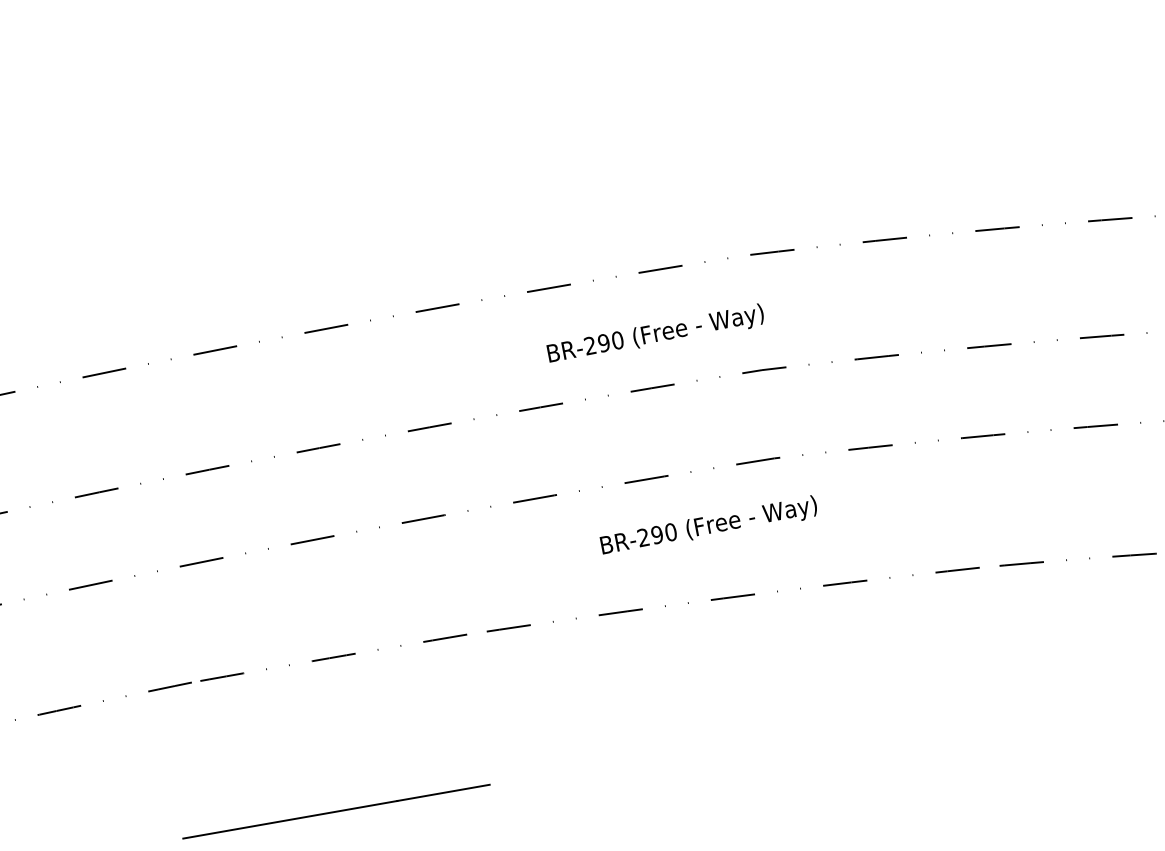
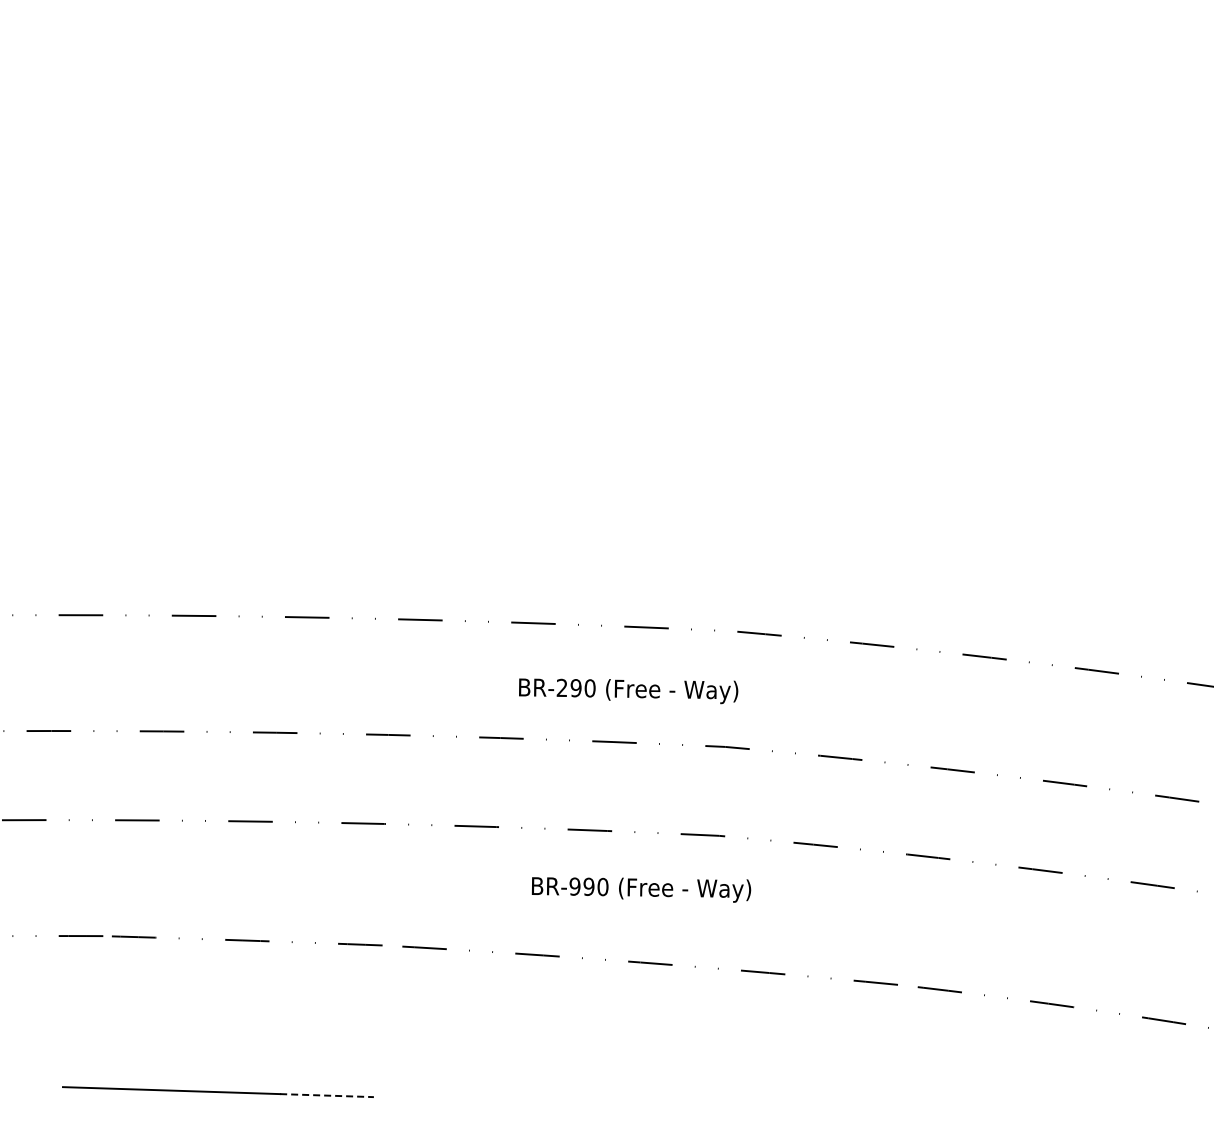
text: (642, 537) -> (574, 886), BR-290 -> BR-990
line: (443, 792) -> (327, 1095), solid -> dashed

